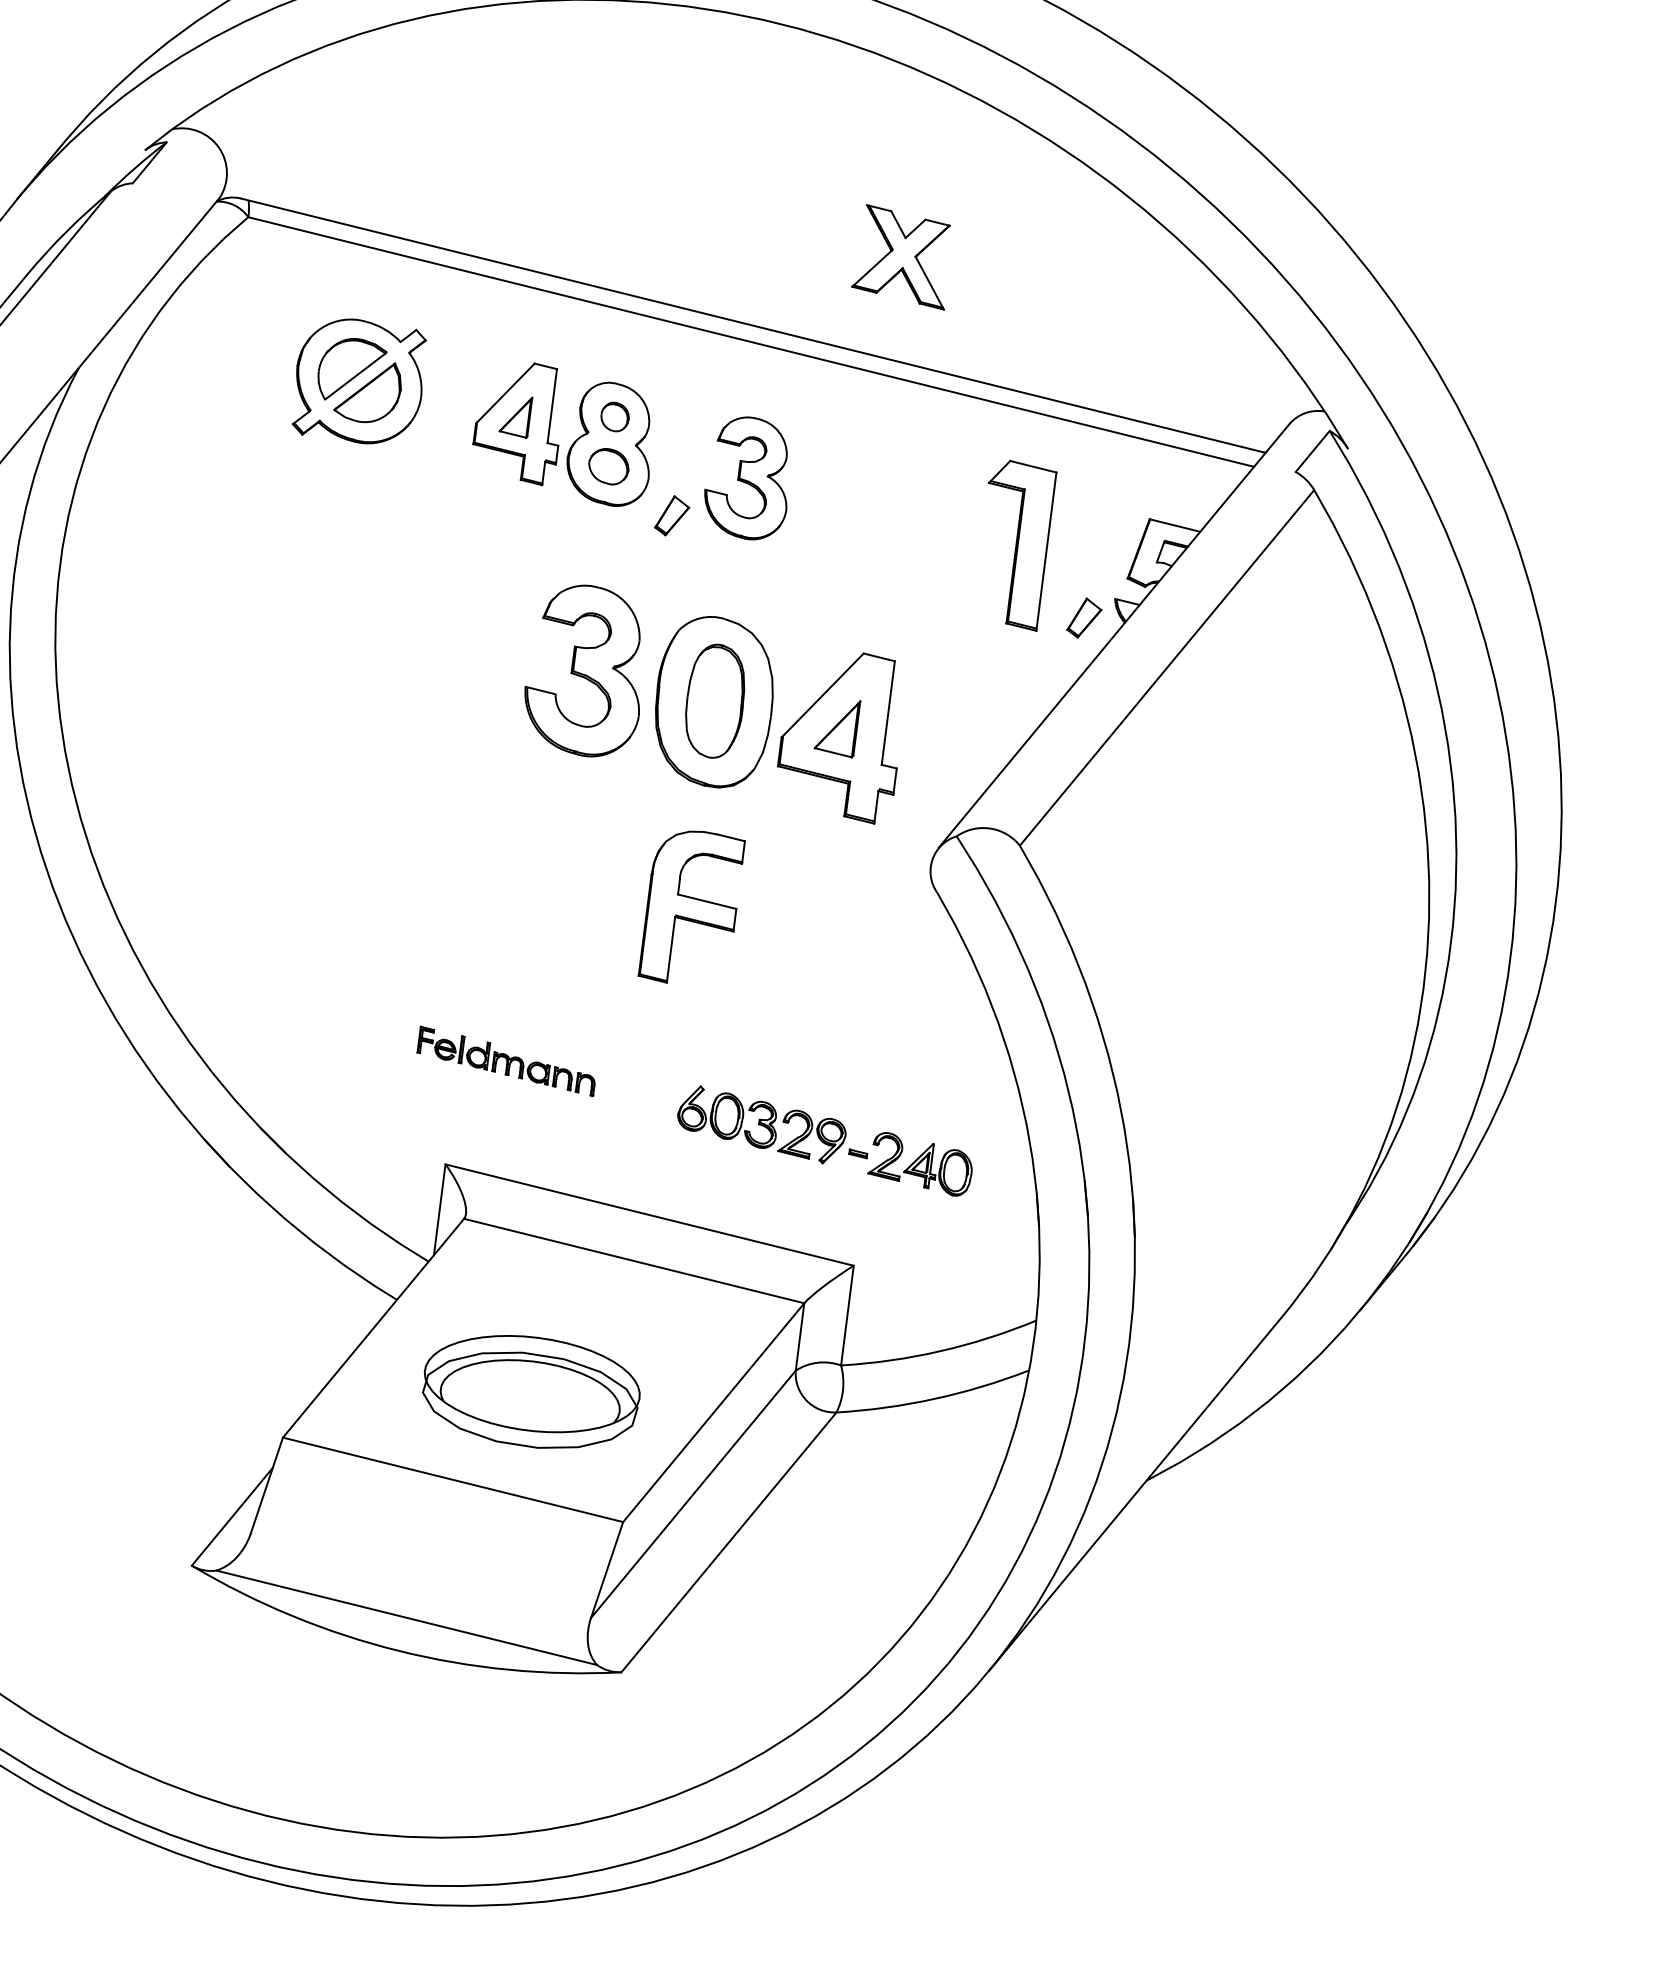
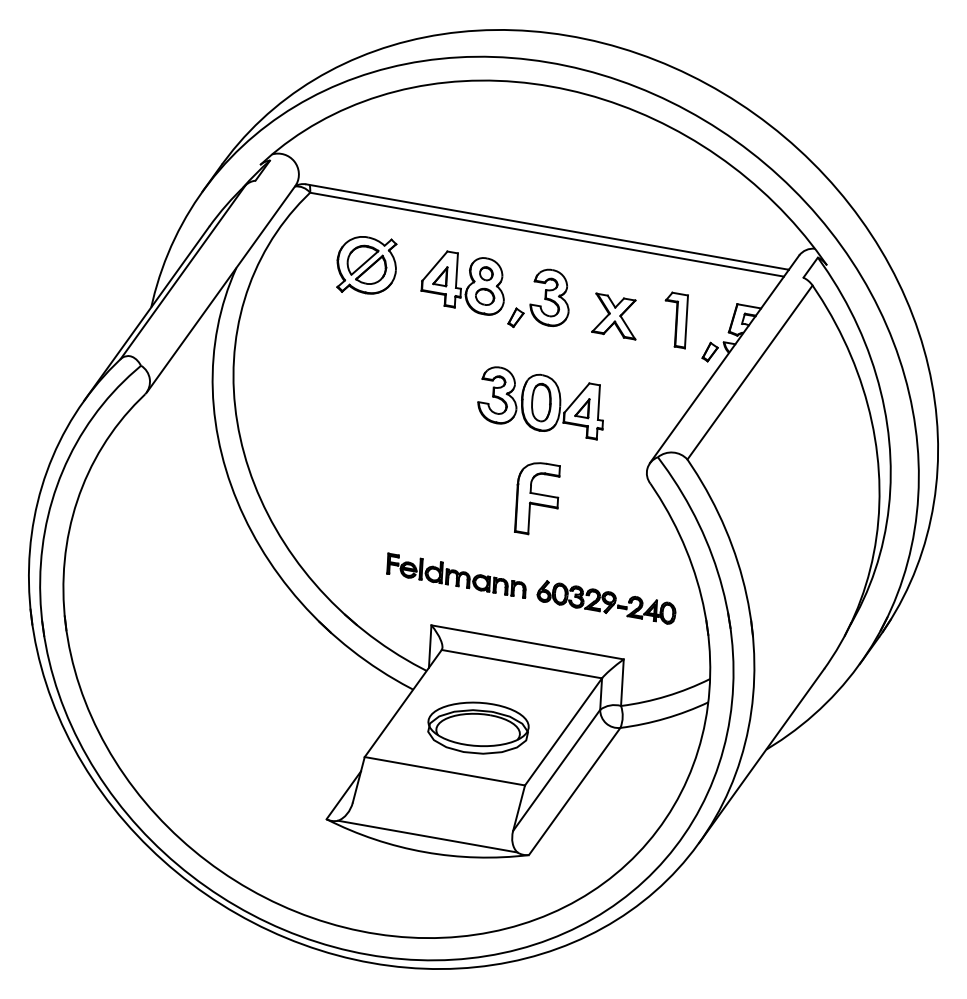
part: (900, 256) -> (613, 316), moved
part: (1016, 545) -> (676, 320), size x0.71
part: (712, 703) -> (540, 403), size x0.71
part: (506, 1060) -> (456, 575), size x1.67

